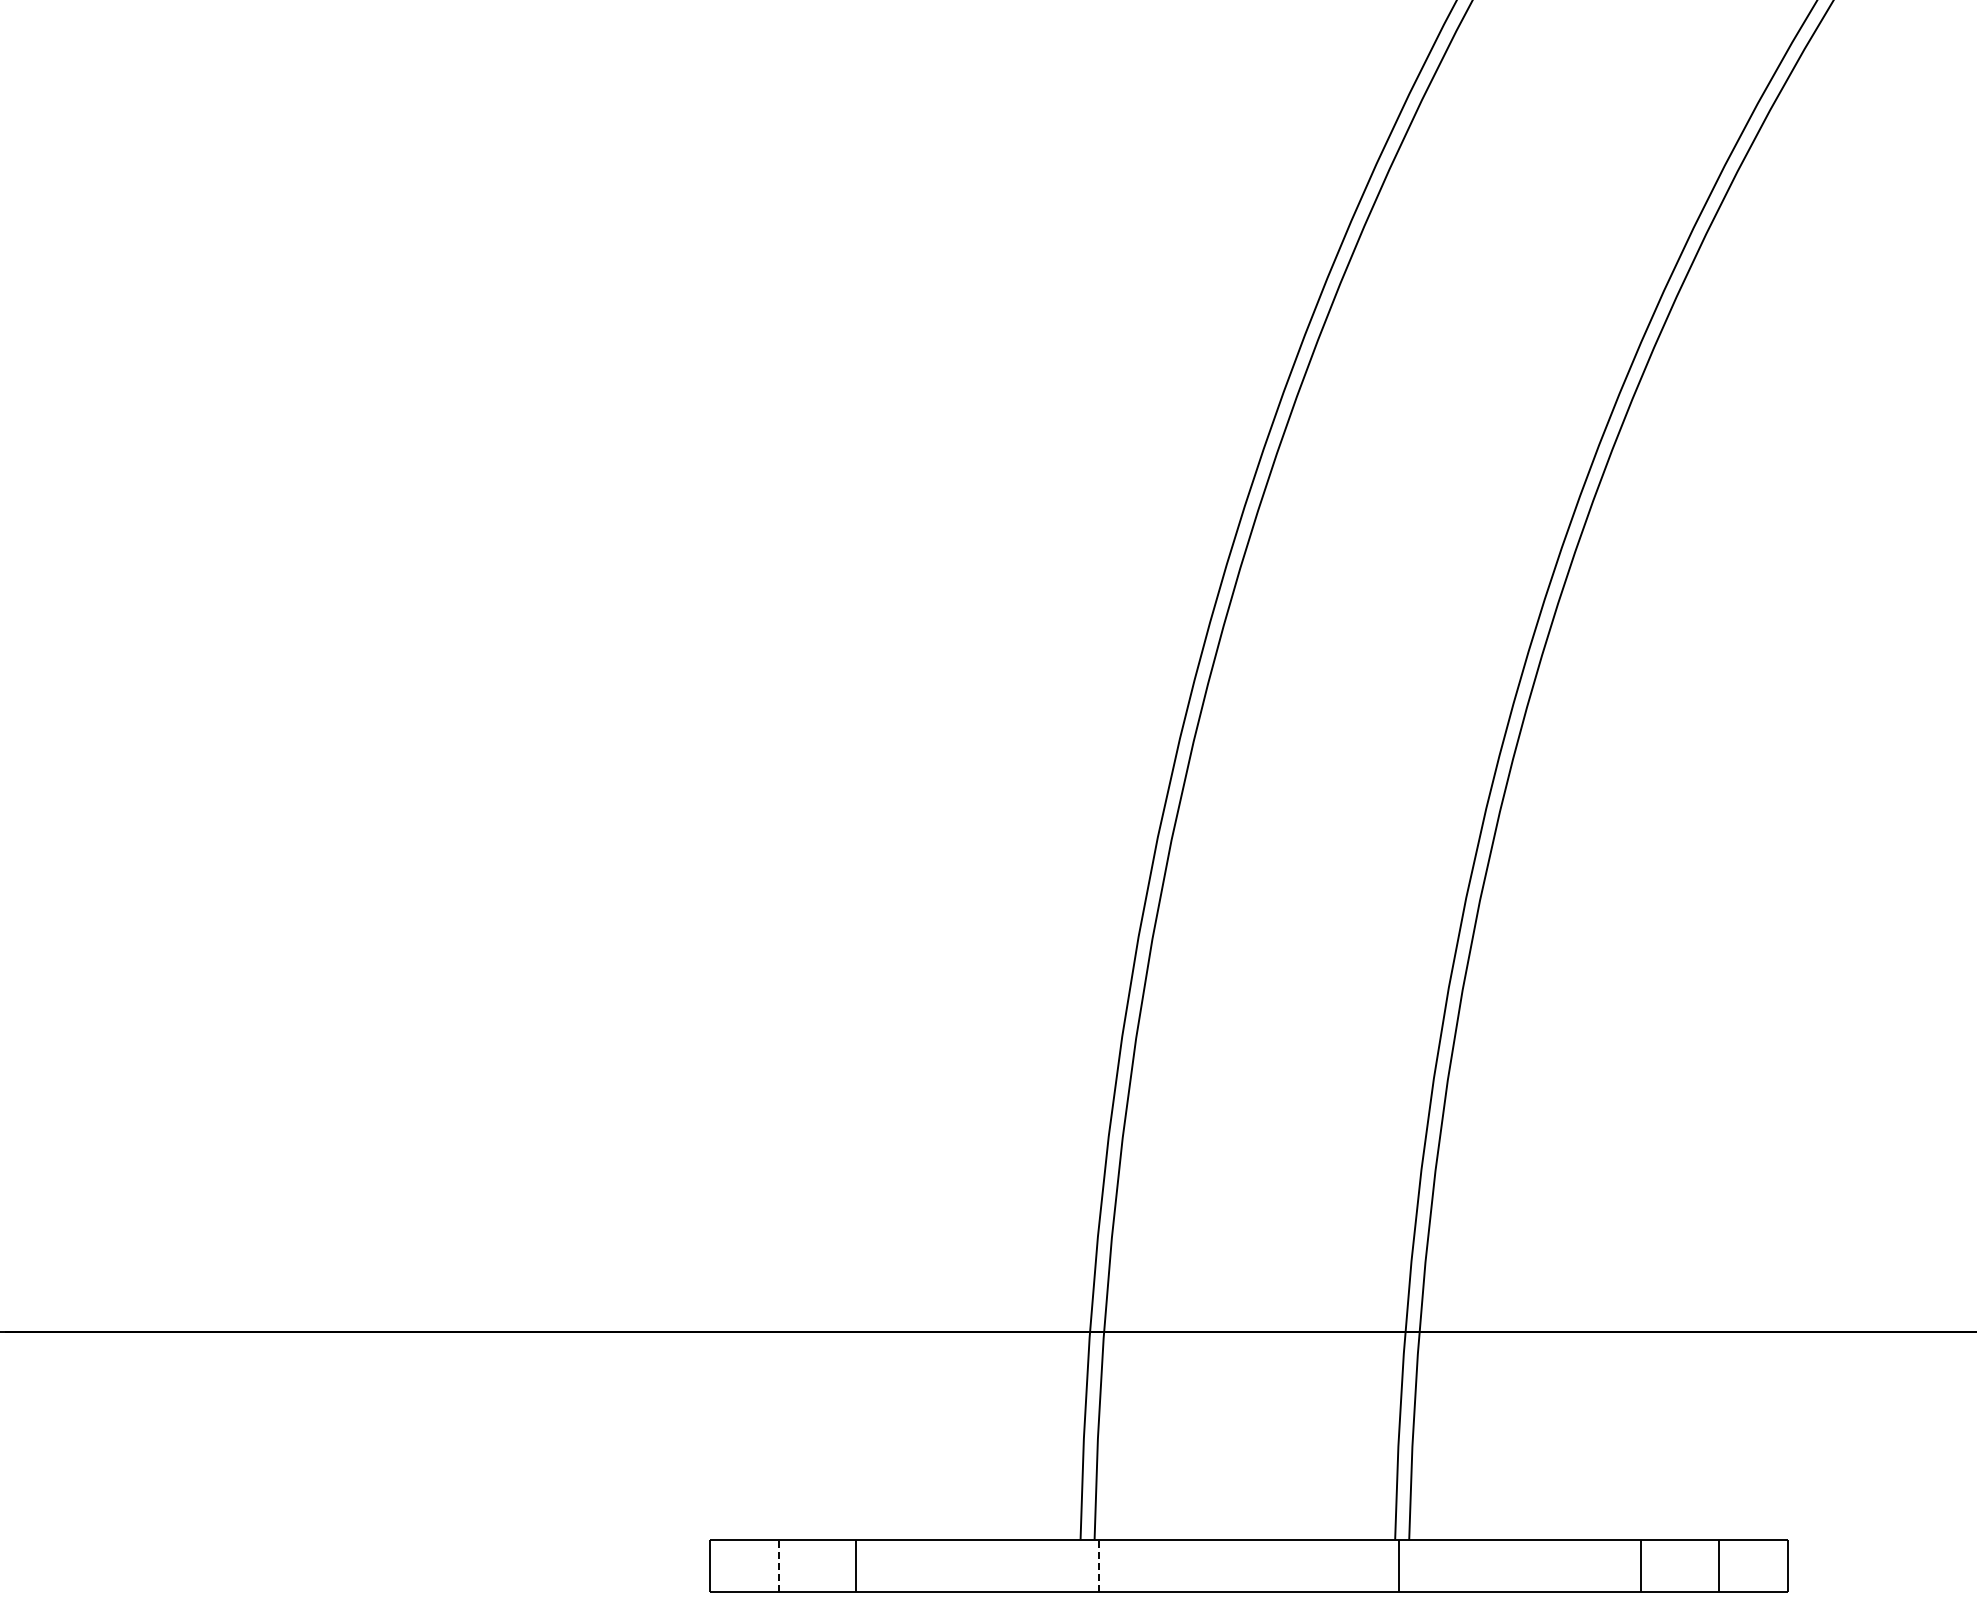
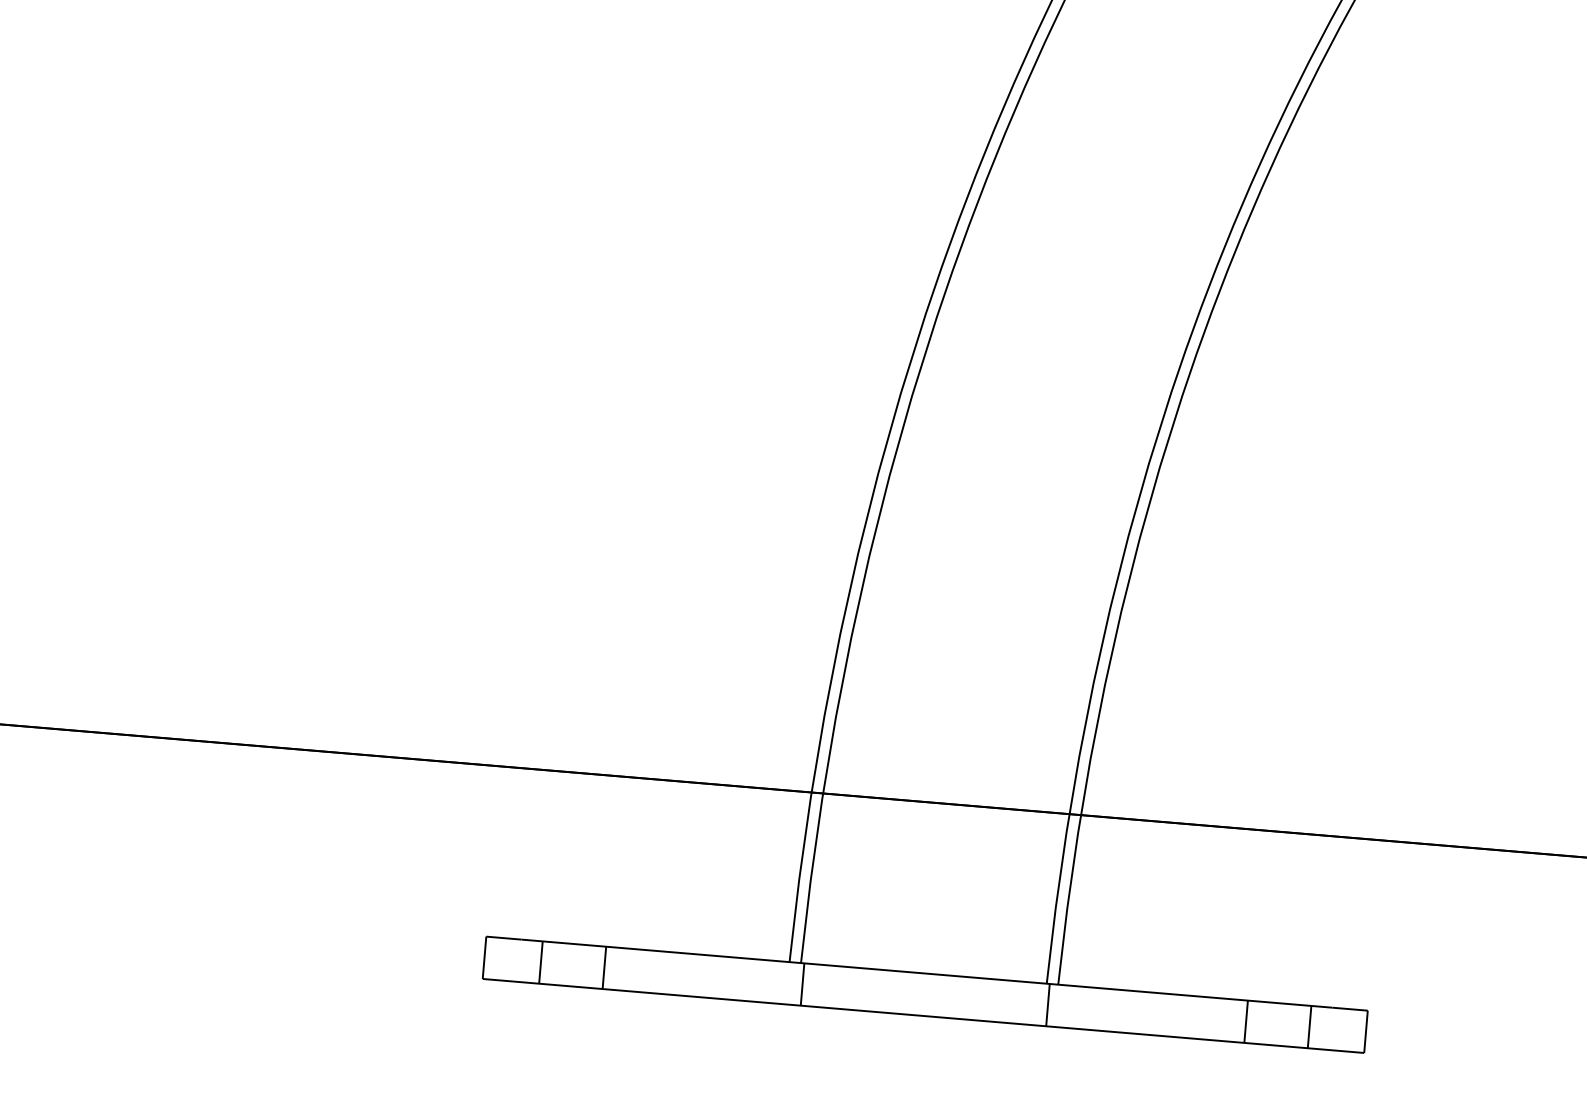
line: (778, 1565) -> (540, 962), dashed -> solid
line: (1098, 1565) -> (802, 984), dashed -> solid

